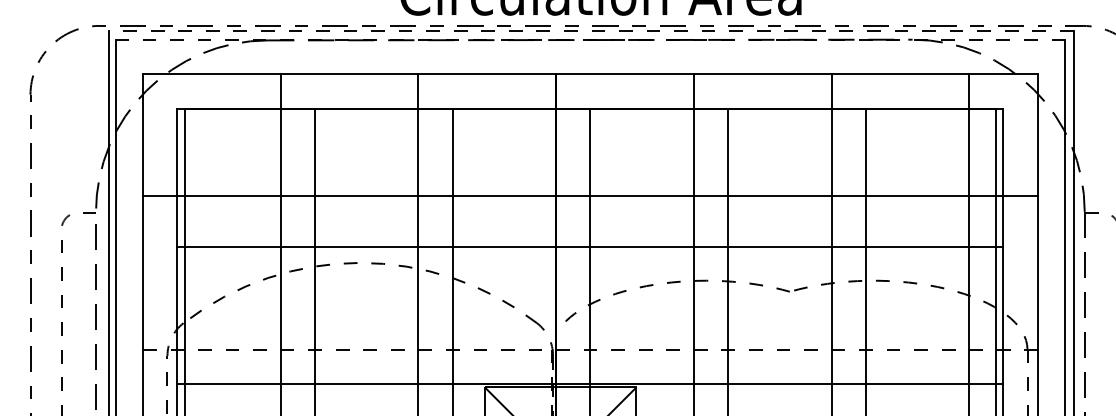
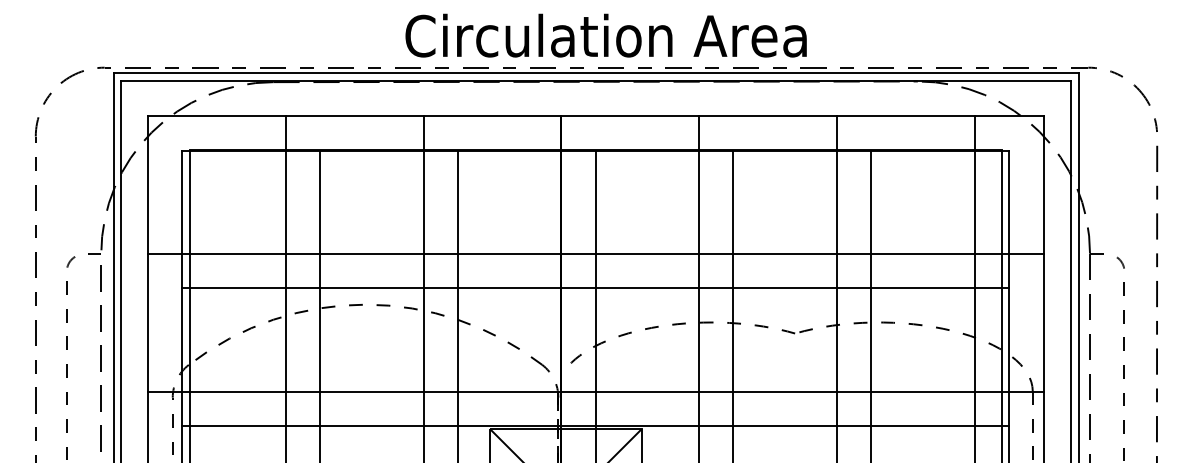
line: (591, 31) -> (596, 73), dashed -> solid
line: (590, 39) -> (595, 81), dashed -> solid
line: (590, 195) -> (595, 253), moved
line: (590, 349) -> (595, 391), dashed -> solid

